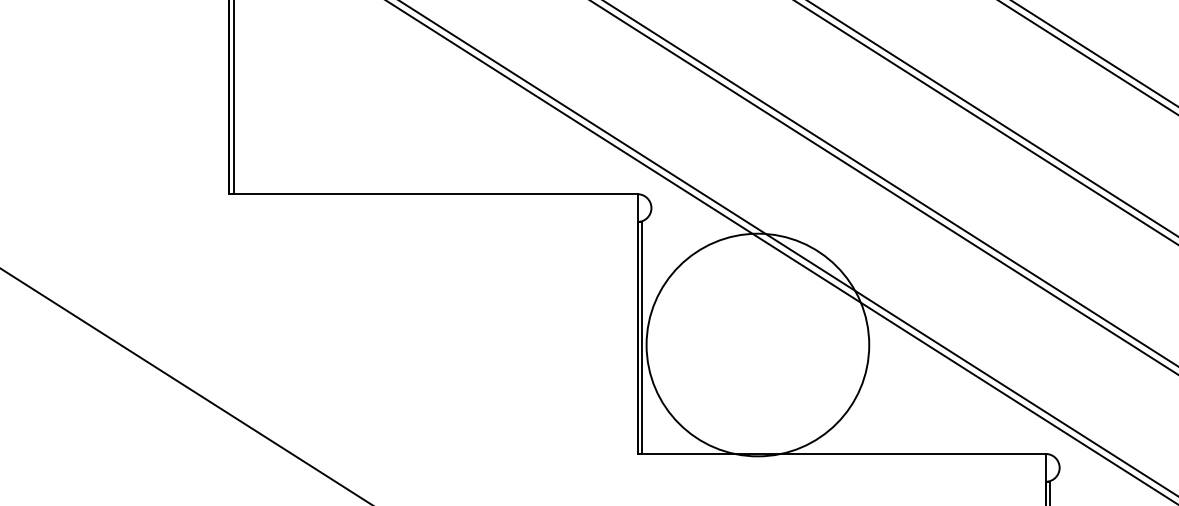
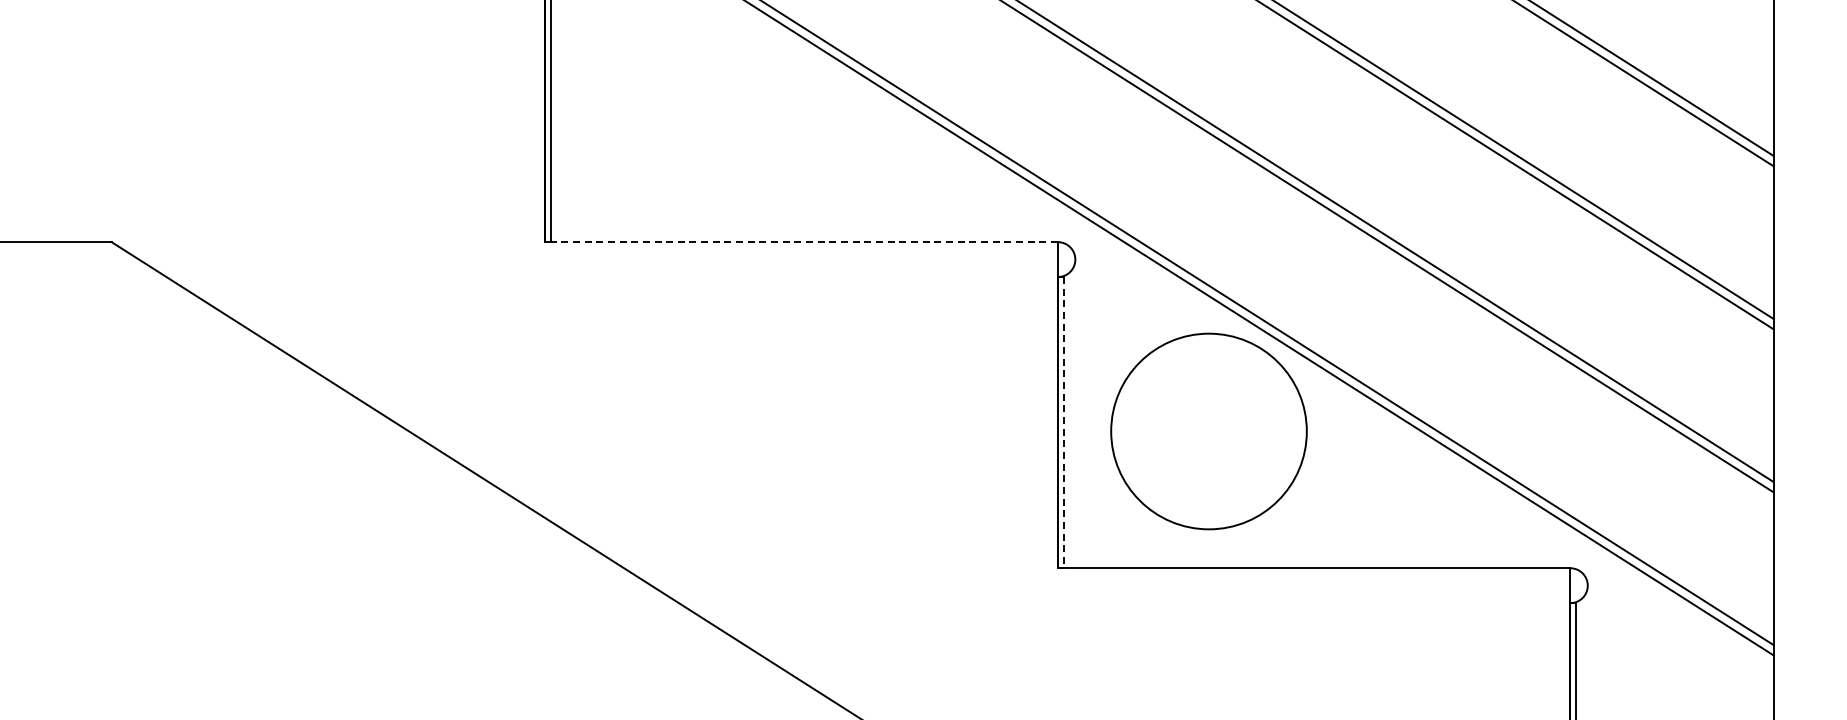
line: (433, 194) -> (801, 242), solid -> dashed
line: (641, 337) -> (1063, 422), solid -> dashed
circle: (757, 345) -> (1208, 431), size x0.7

